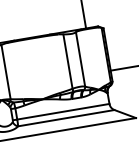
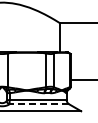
line: (66, 118) -> (39, 104), solid -> dashed

